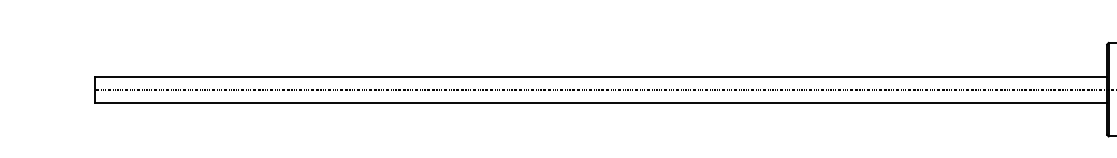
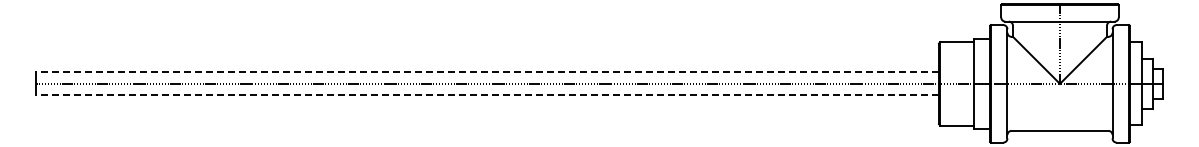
line: (600, 76) -> (487, 72), solid -> dashed
line: (600, 102) -> (487, 95), solid -> dashed

